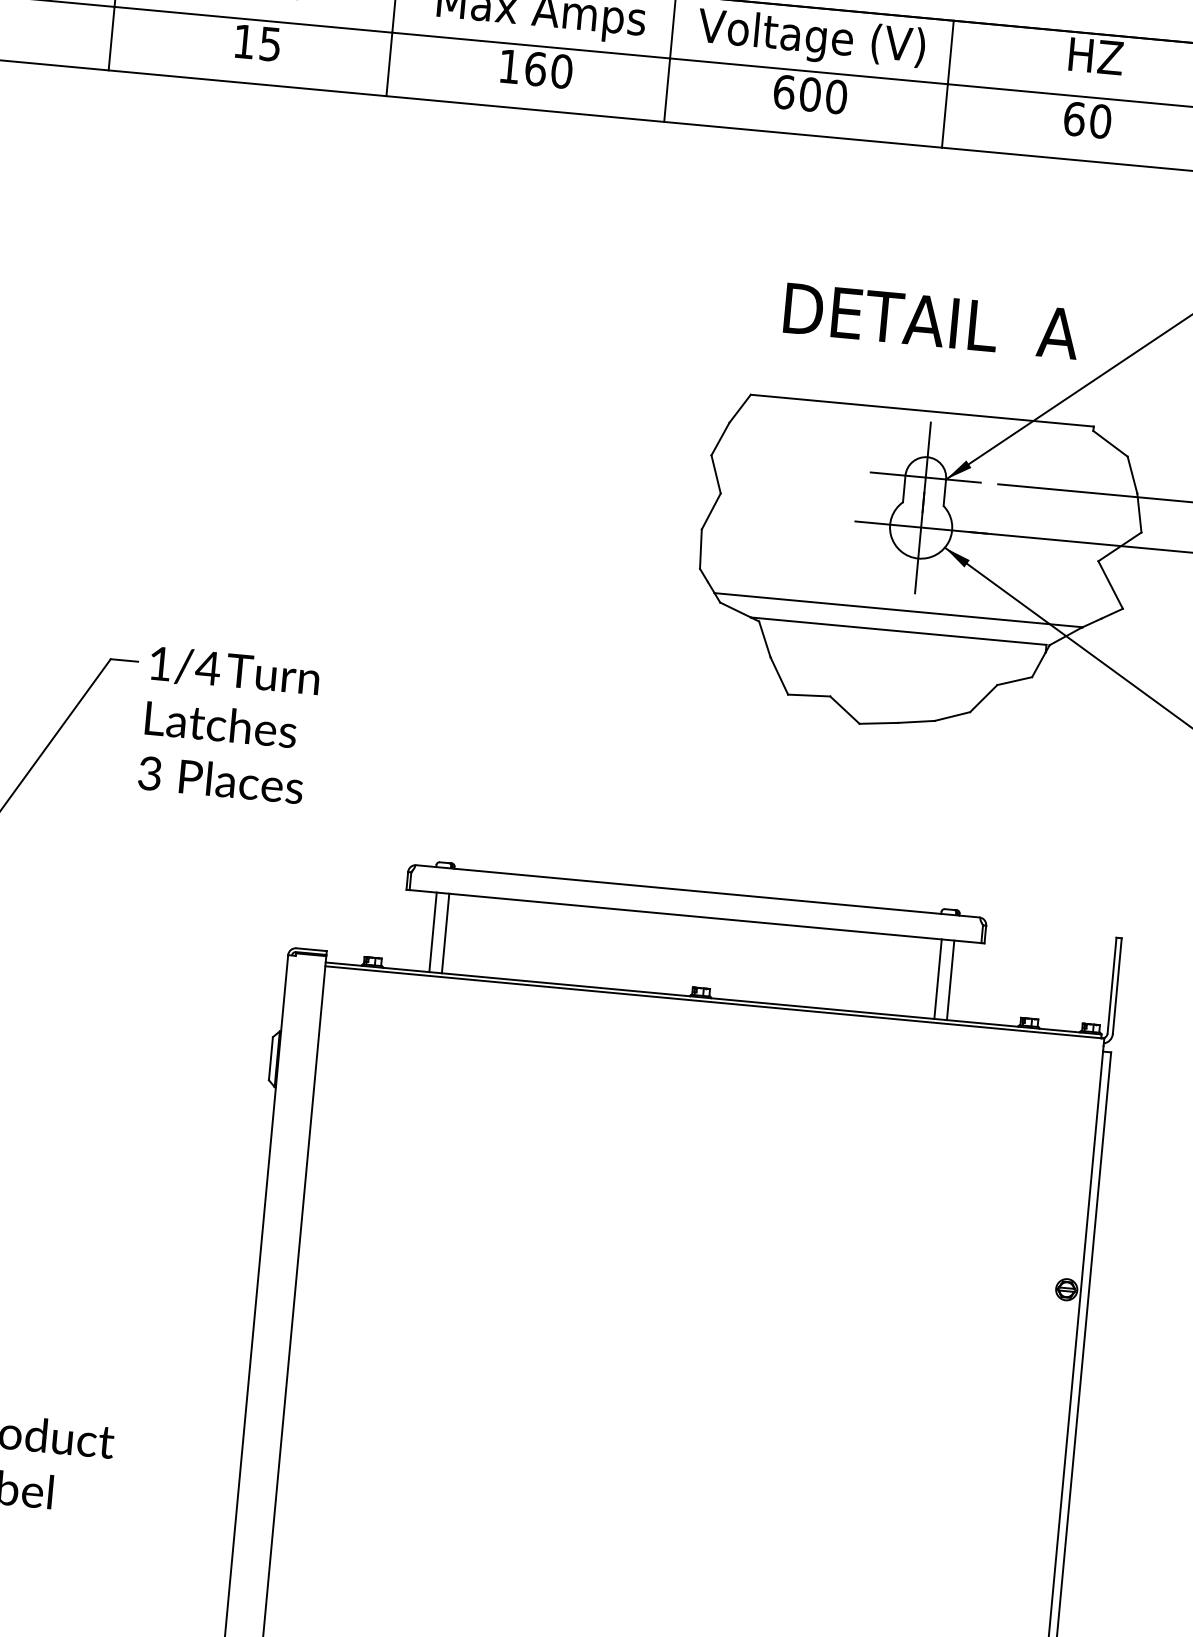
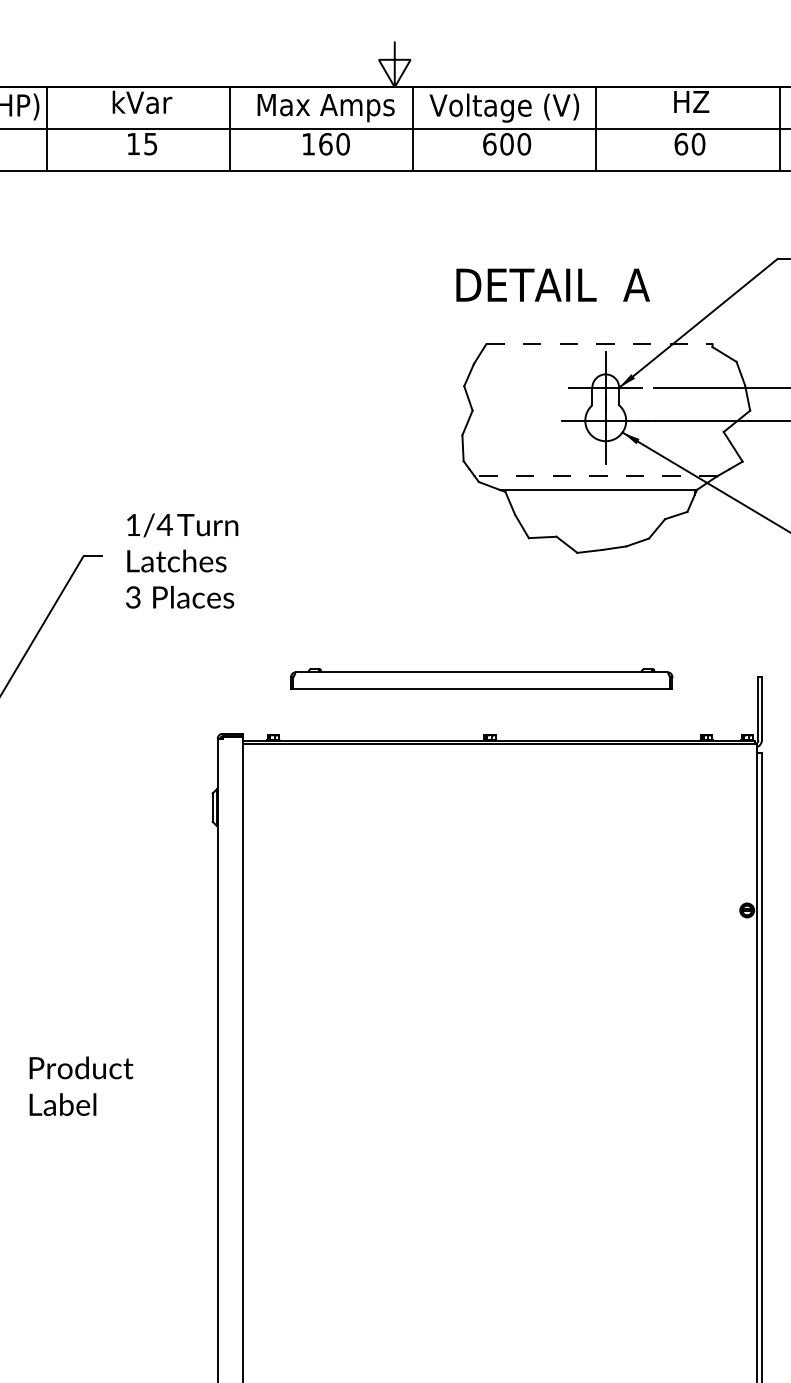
text: (930, 320) -> (552, 284), moved
line: (922, 411) -> (599, 344), solid -> dashed
line: (897, 610) -> (595, 476), solid -> dashed
text: (229, 724) -> (182, 560), moved
line: (433, 931) -> (311, 714), removed
line: (445, 932) -> (319, 714), removed
line: (938, 978) -> (644, 714), removed
line: (950, 979) -> (652, 714), removed

